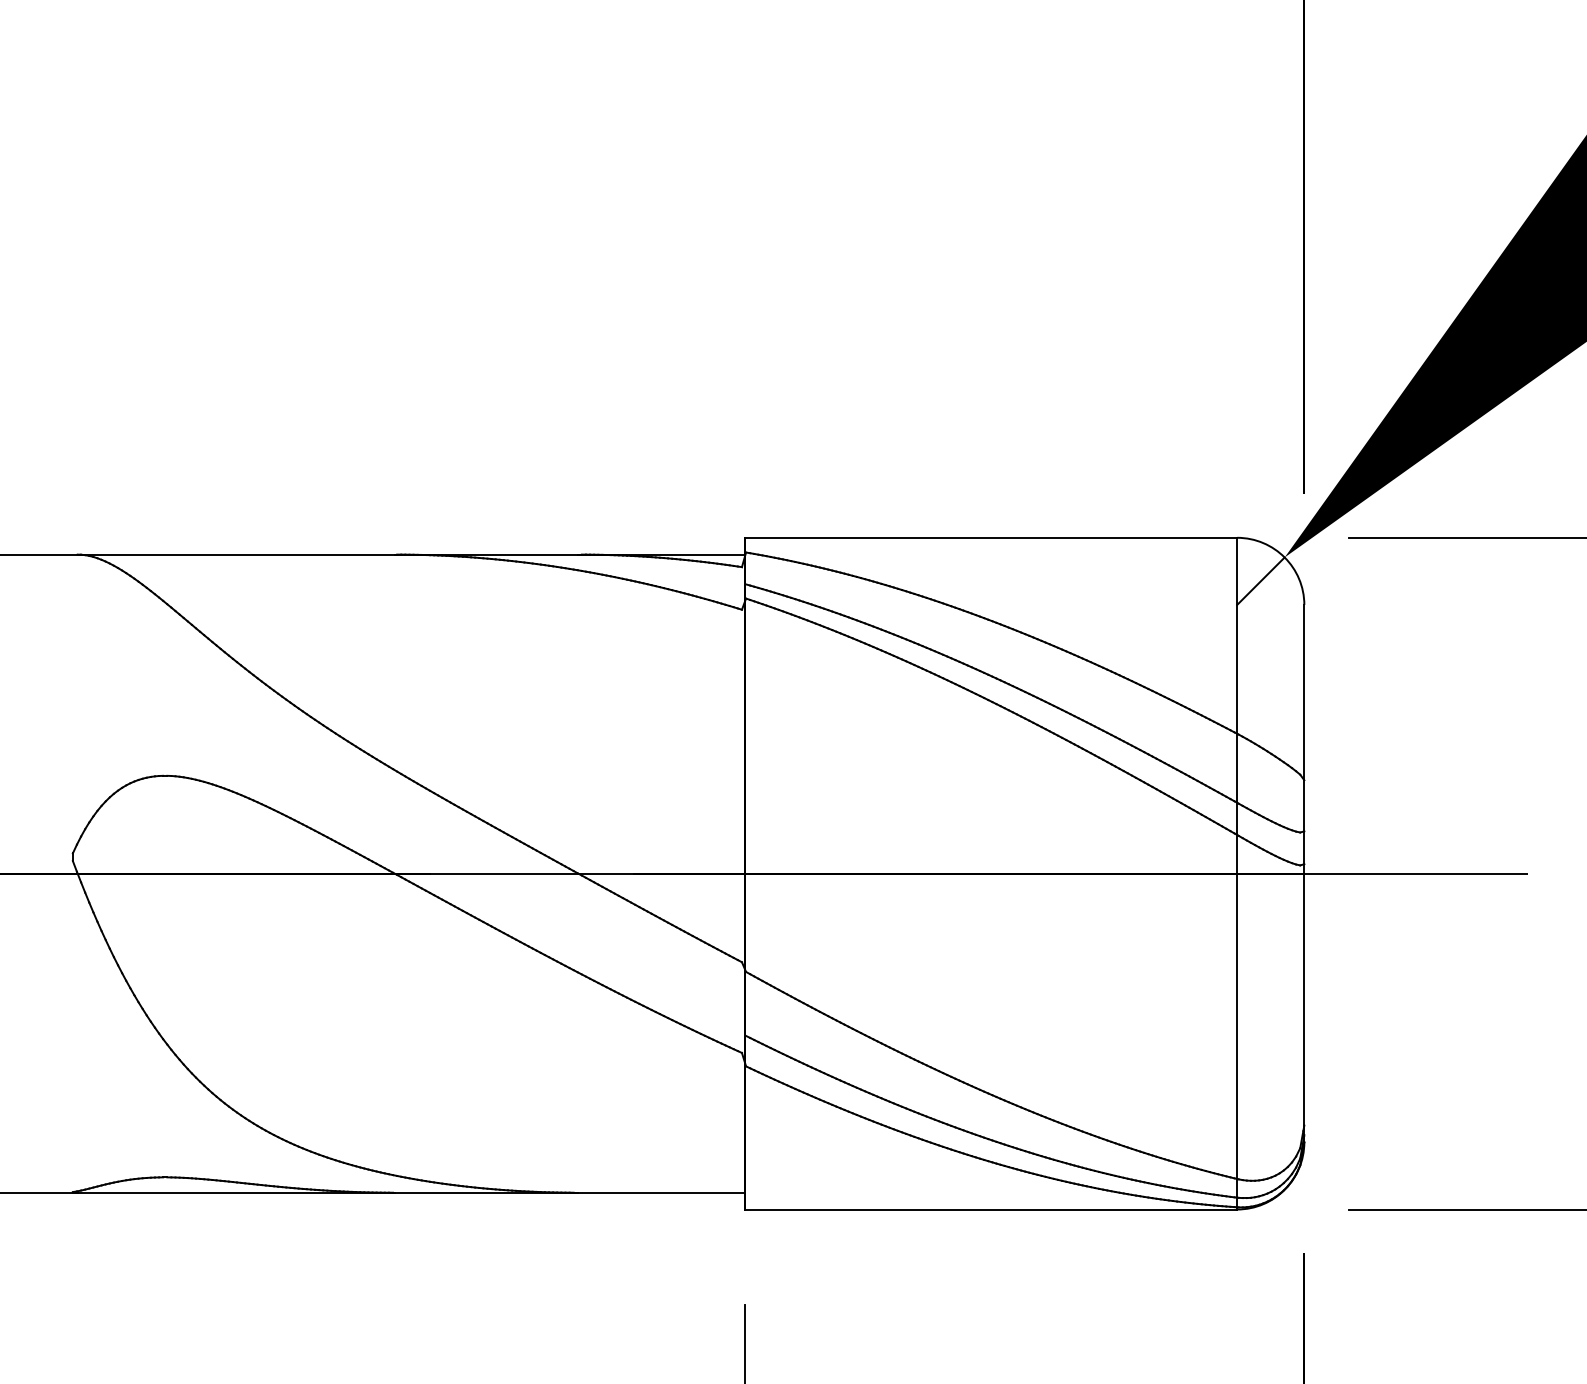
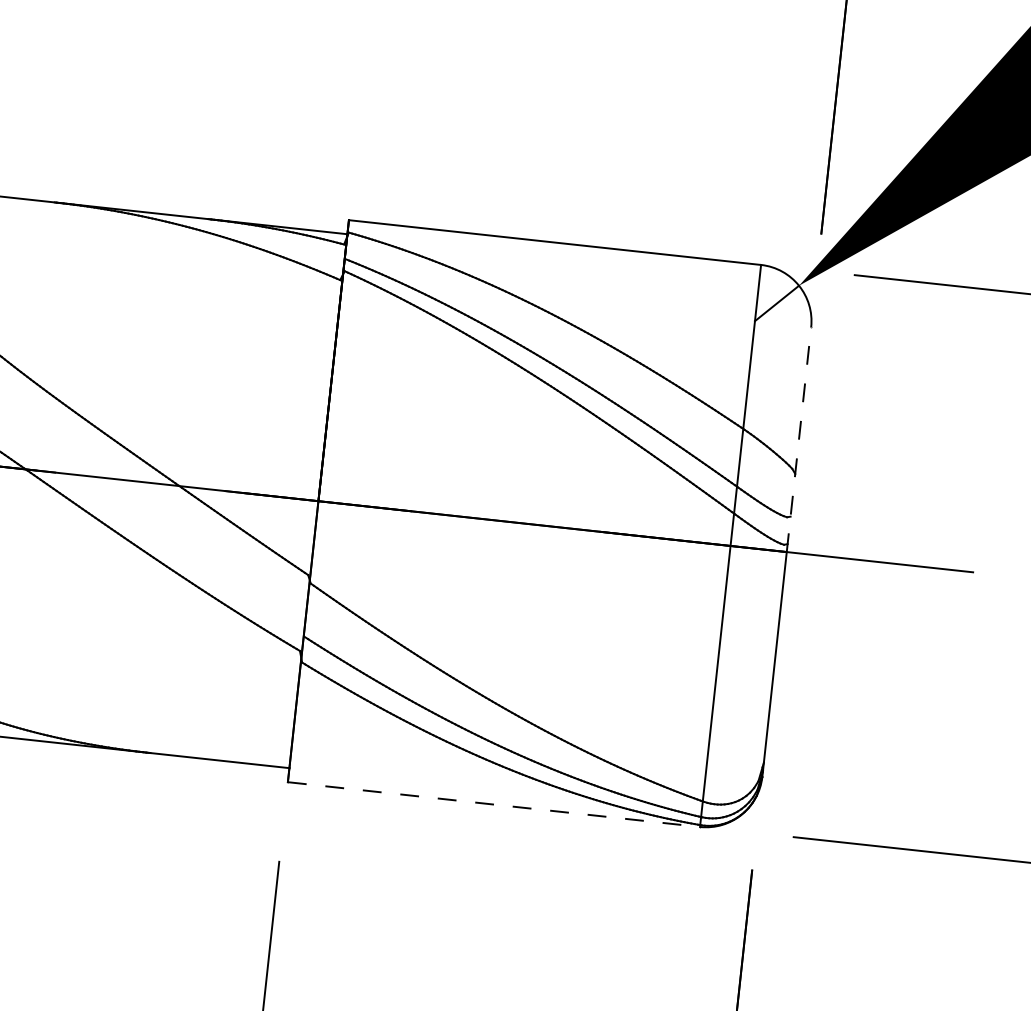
line: (1304, 738) -> (799, 438), solid -> dashed
line: (991, 1209) -> (494, 804), solid -> dashed

